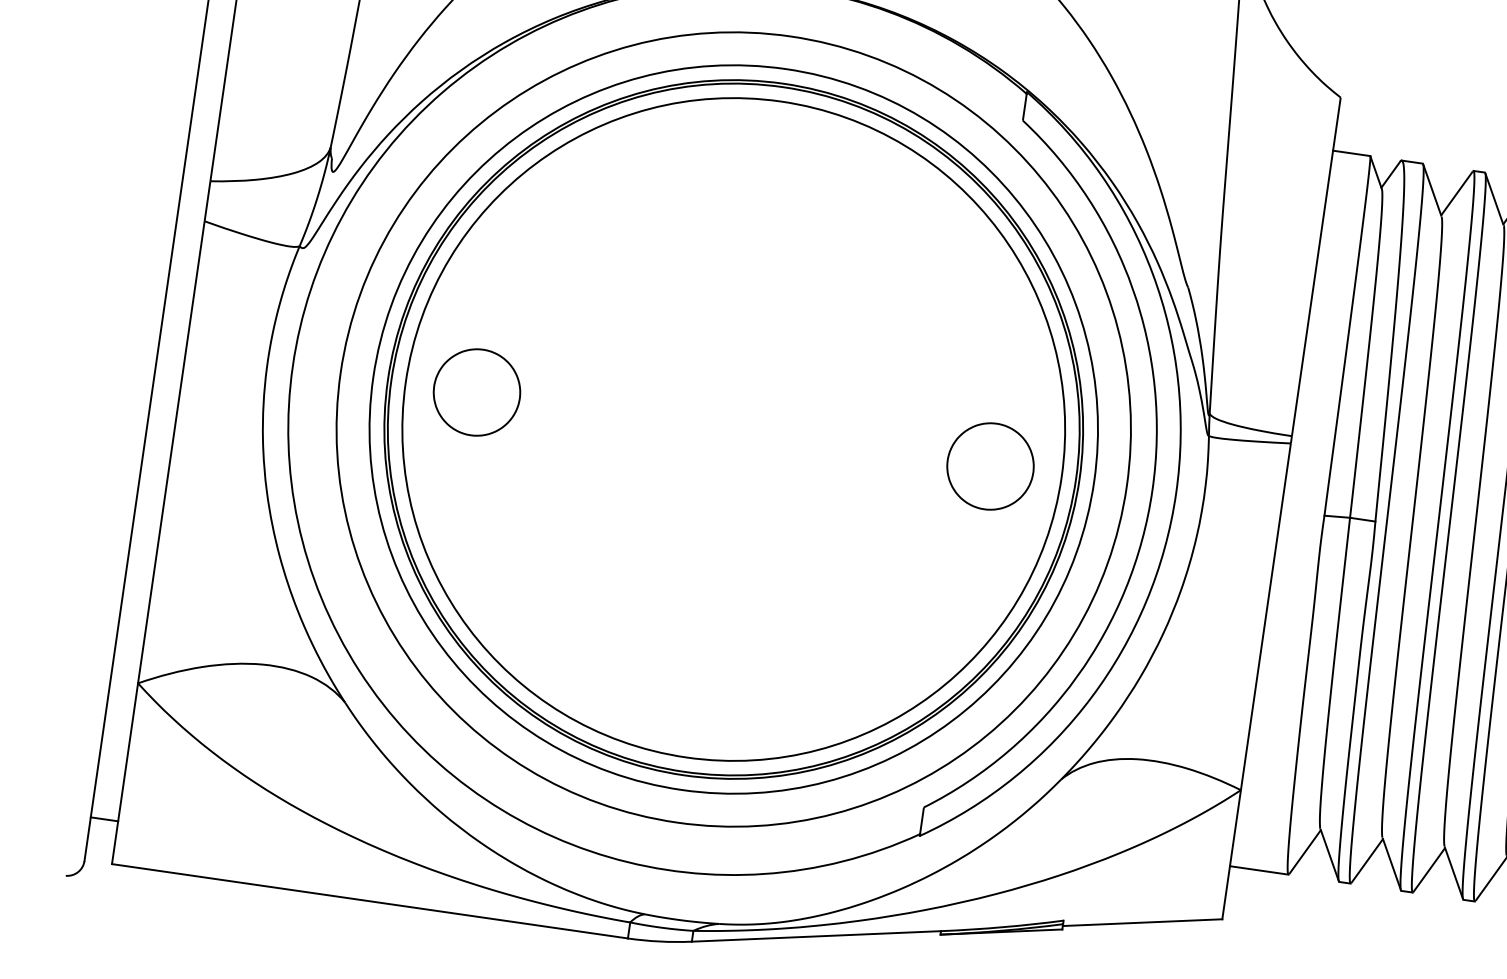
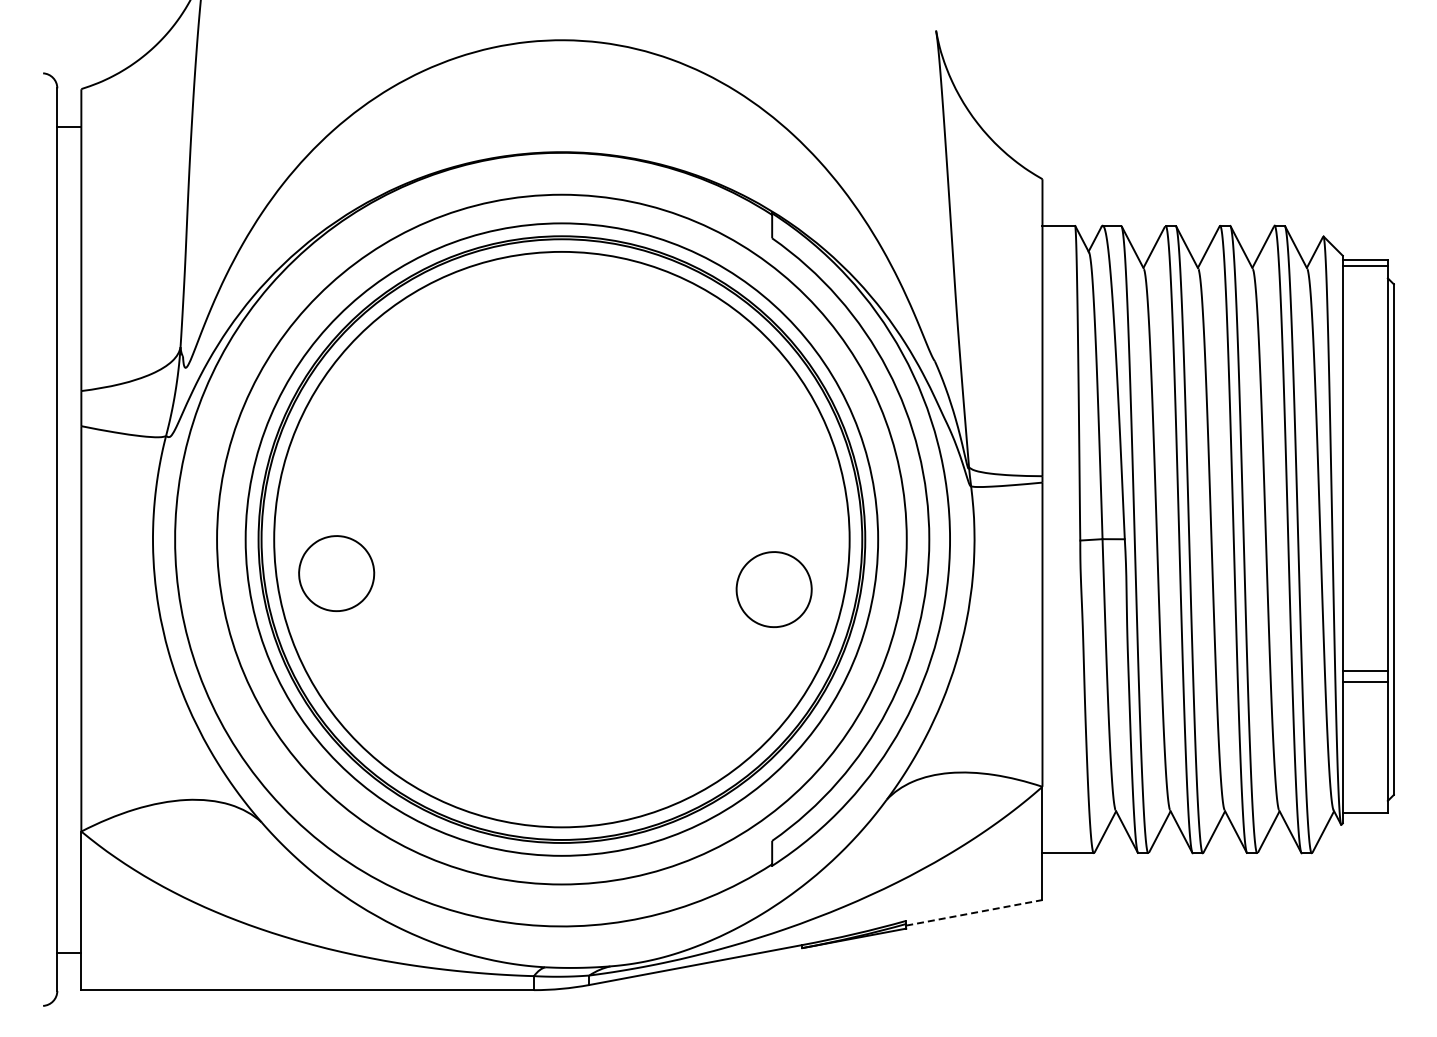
part: (476, 392) -> (336, 573), moved
part: (989, 466) -> (773, 589), moved
line: (1142, 922) -> (974, 912), solid -> dashed

